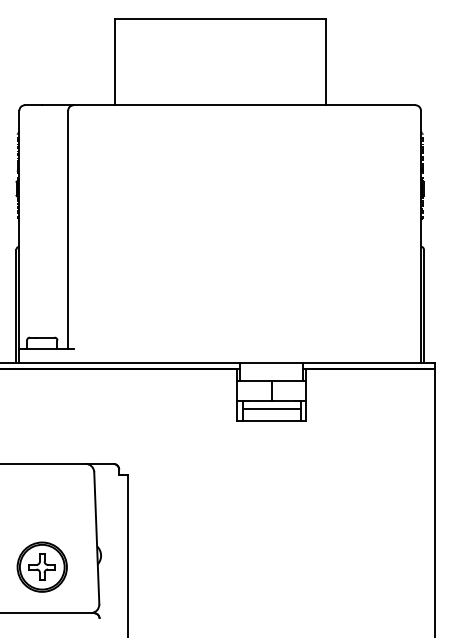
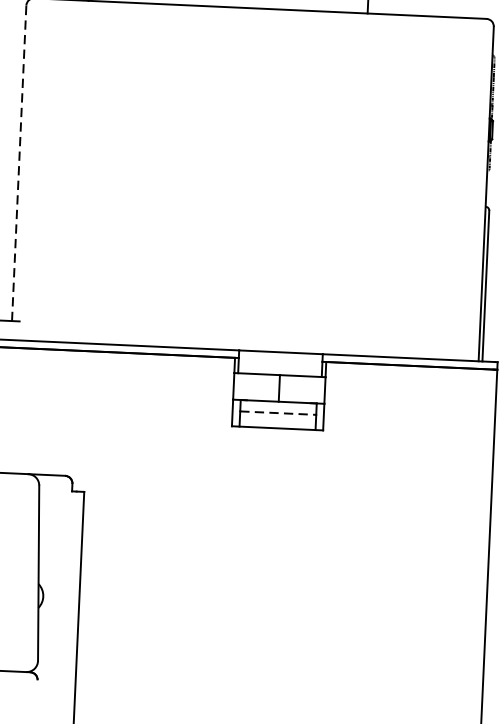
line: (68, 229) -> (19, 162), solid -> dashed
line: (271, 409) -> (277, 413), solid -> dashed

